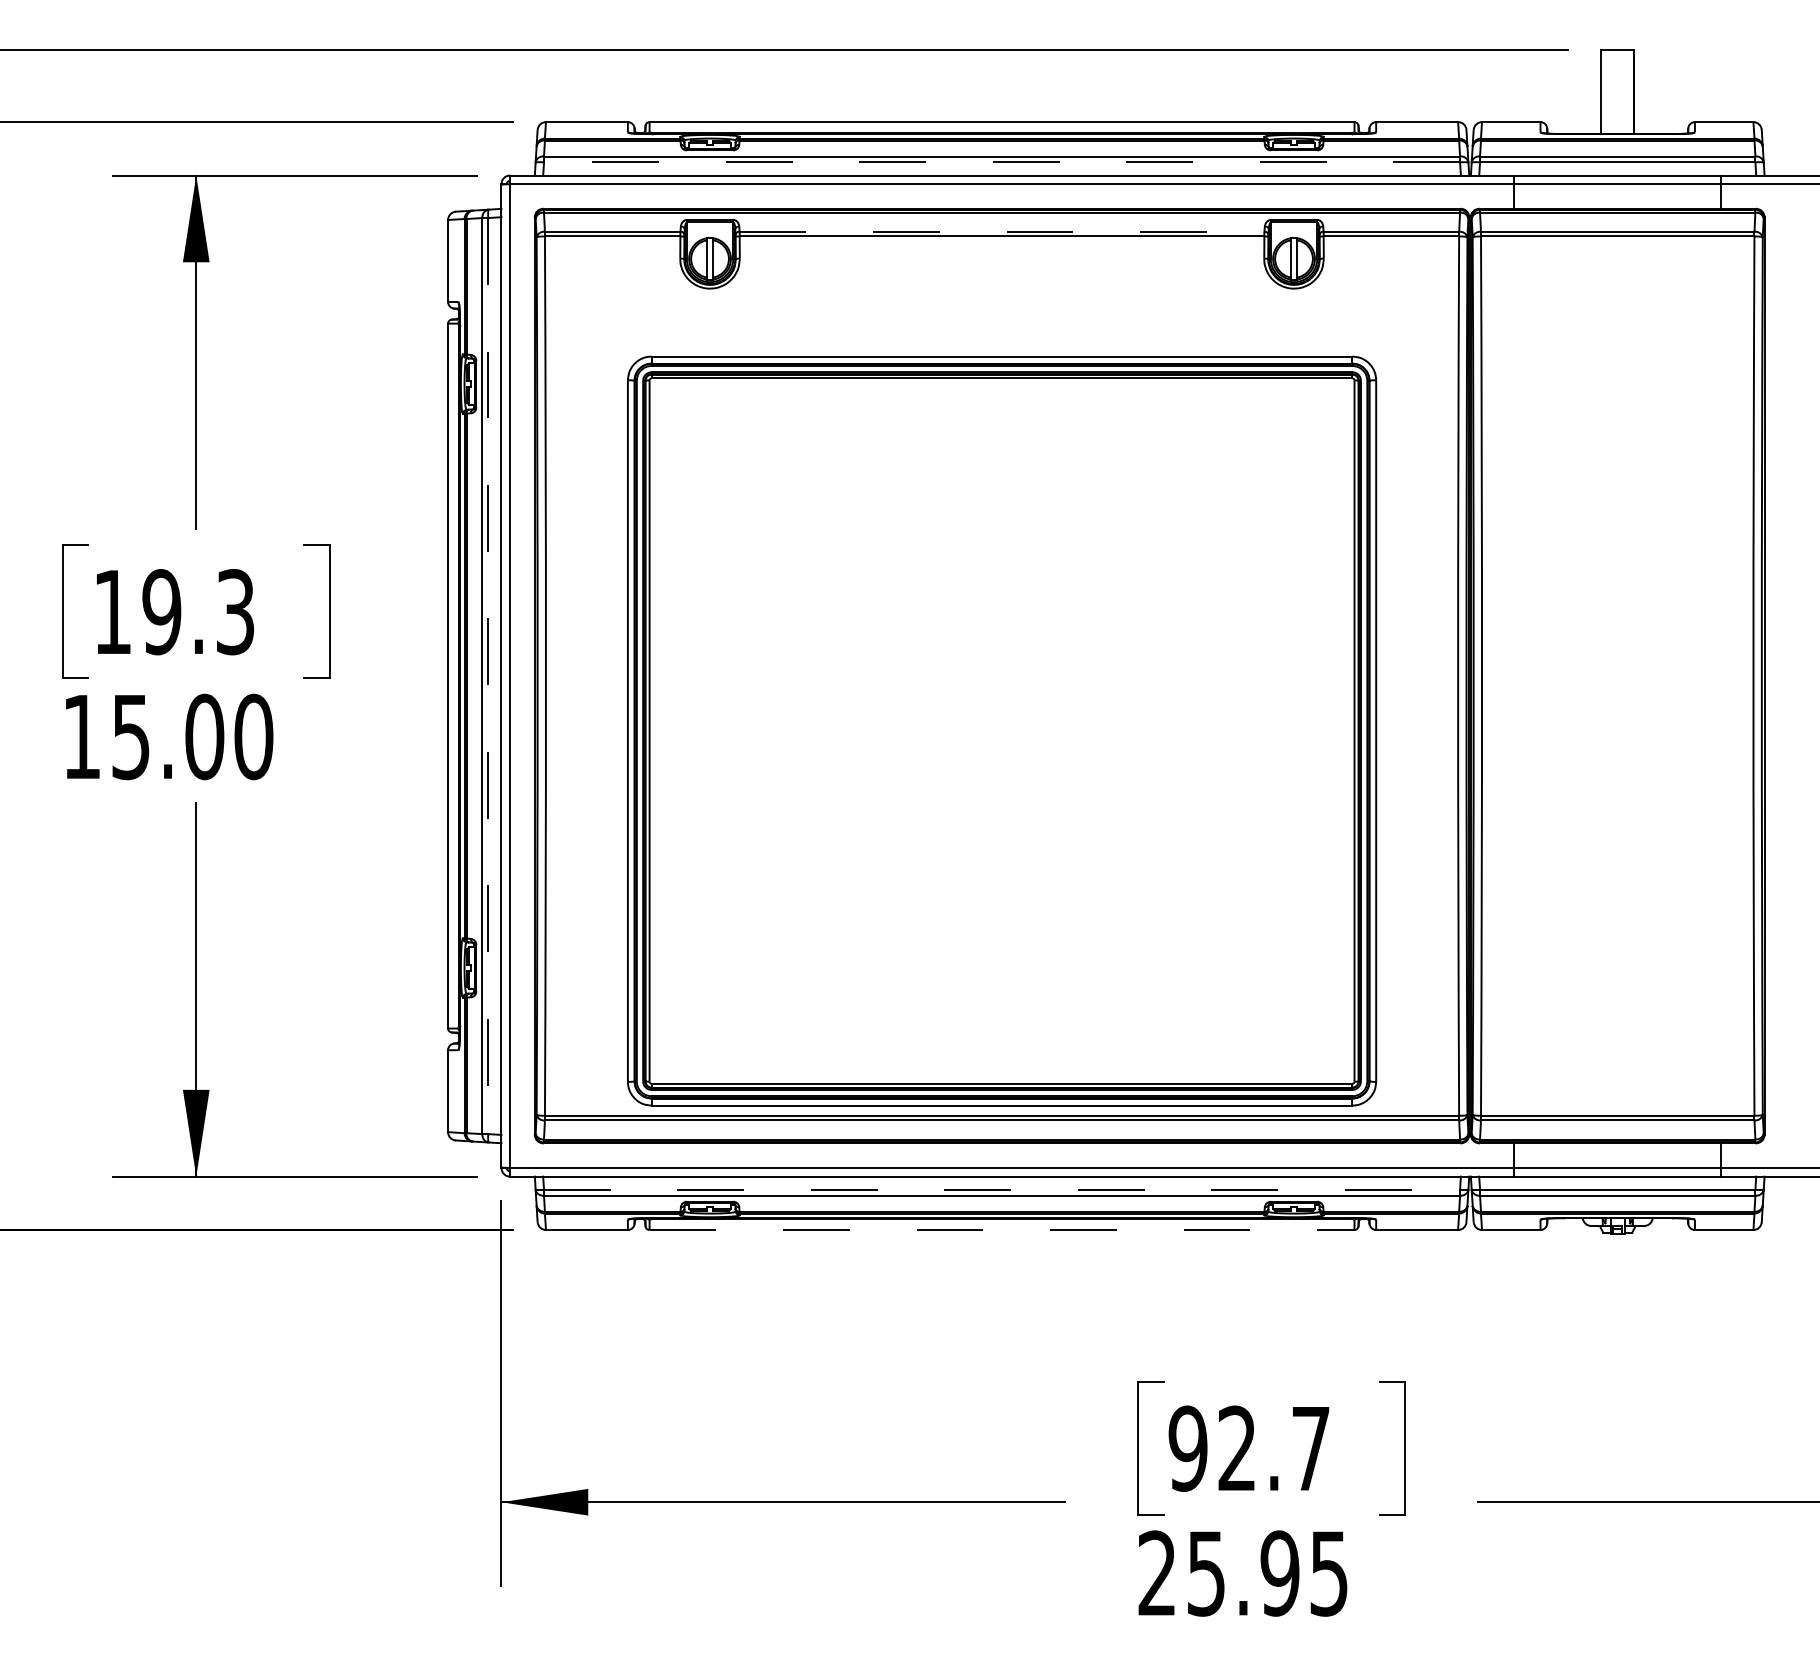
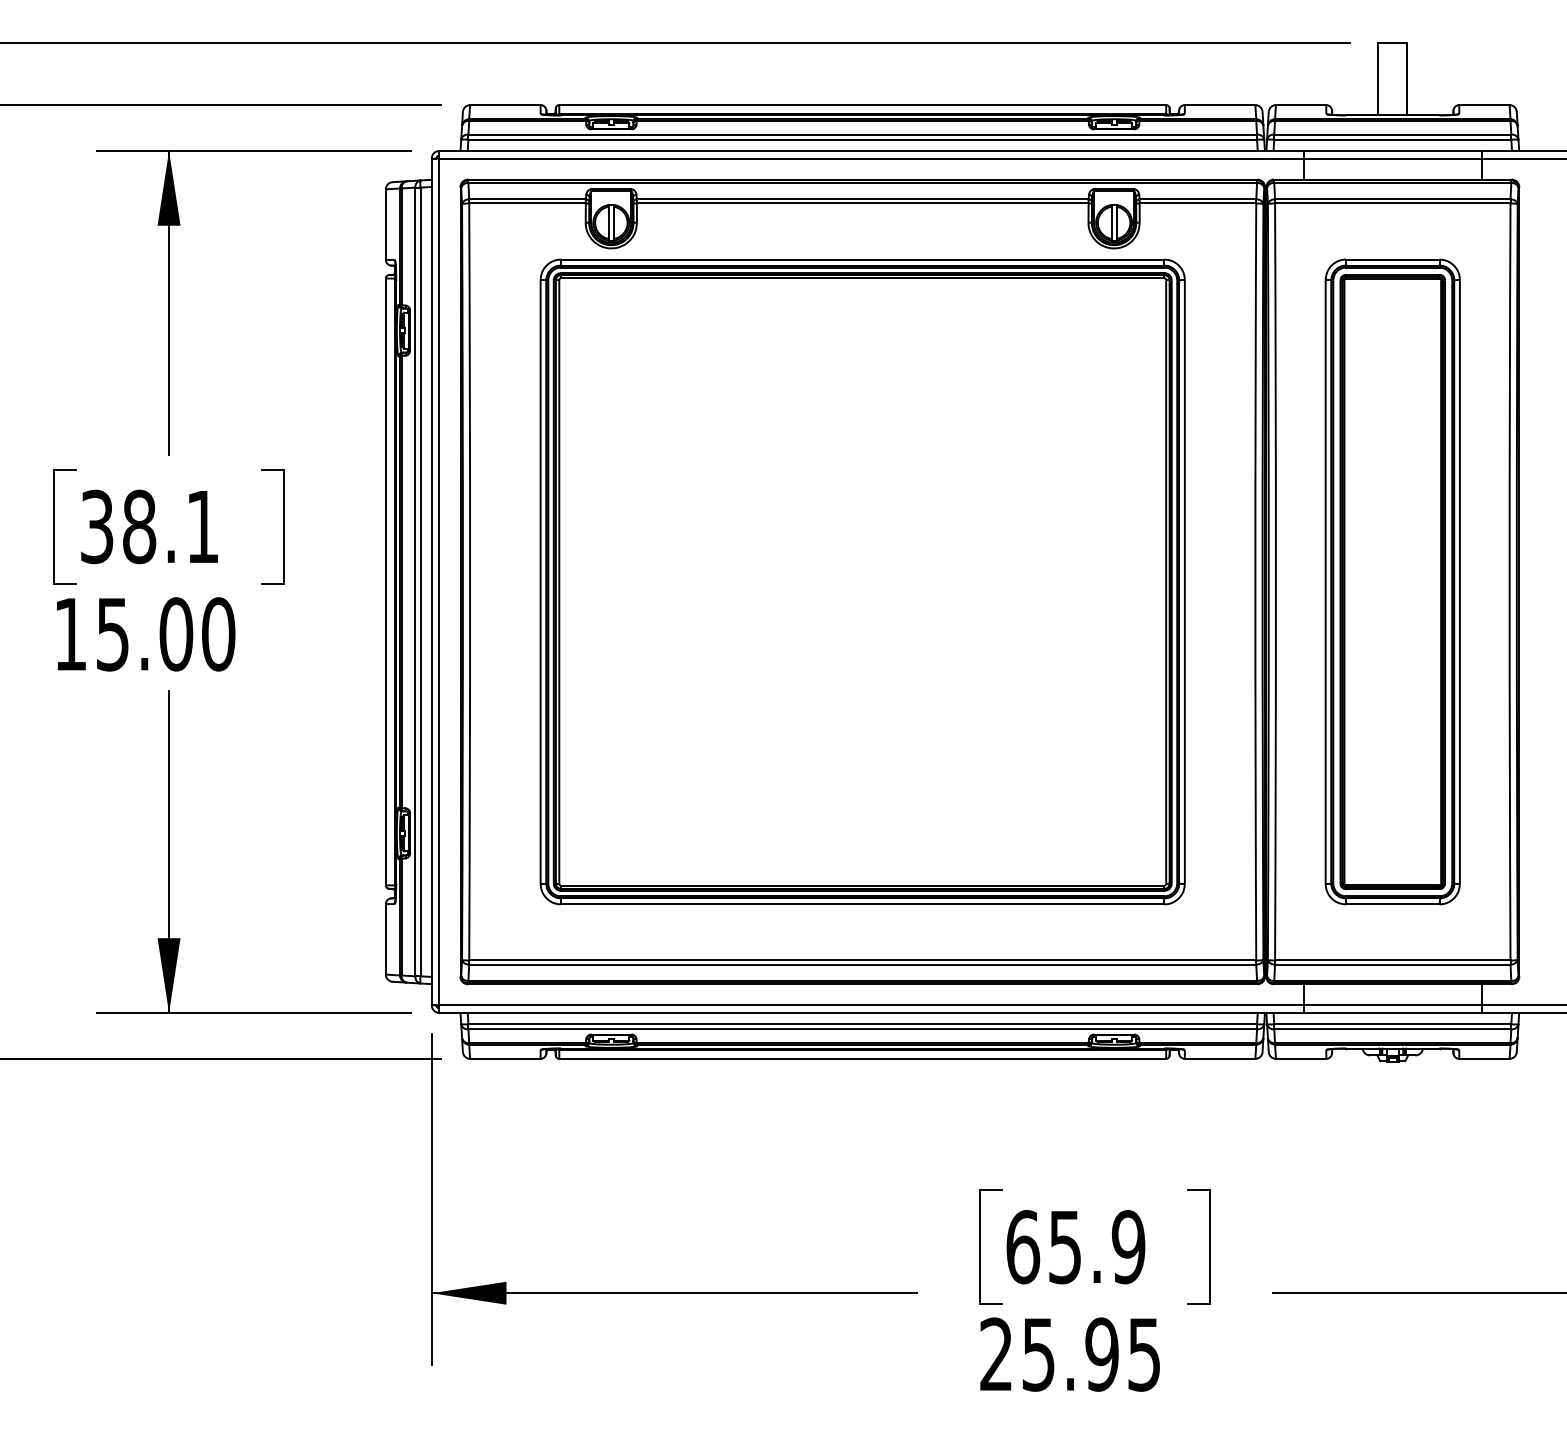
line: (1001, 162) -> (862, 139), dashed -> solid
line: (1002, 231) -> (863, 199), dashed -> solid
text: (174, 612) -> (150, 527), 19.3 -> 38.1
part: (1617, 675) -> (1392, 581), added
line: (488, 676) -> (420, 582), dashed -> solid
part: (1002, 730) -> (863, 581), moved
line: (1002, 1189) -> (863, 1023), dashed -> solid
line: (1002, 1230) -> (863, 1059), dashed -> solid
text: (1249, 1448) -> (1075, 1246), 92.7 -> 65.9

